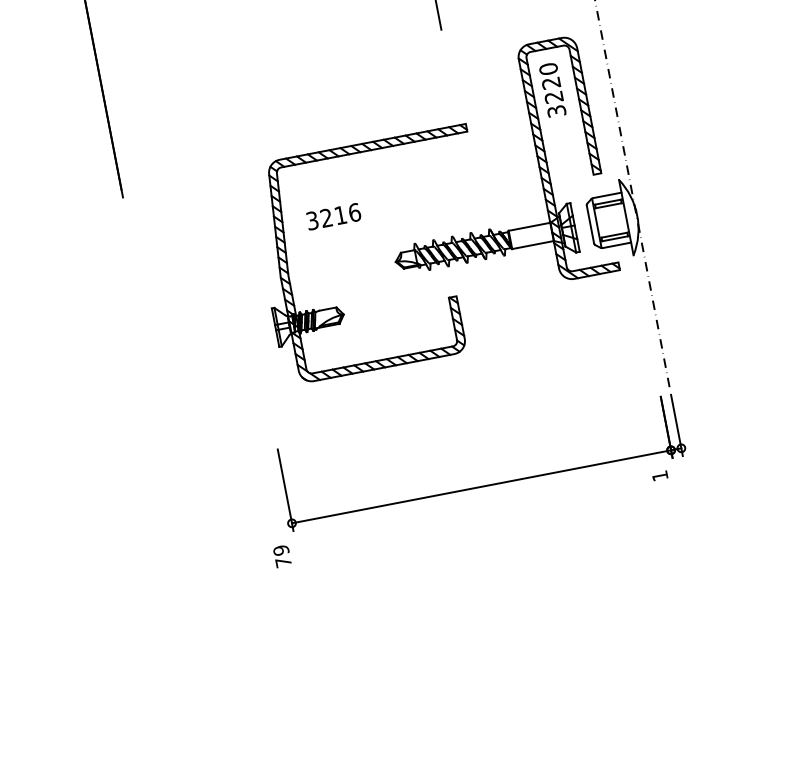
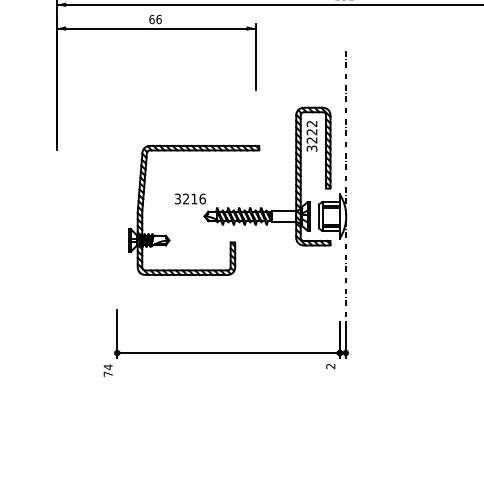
text: (547, 68) -> (311, 123), 3220 -> 3222
text: (332, 216) -> (189, 198), moved
text: (659, 476) -> (330, 366), 1 -> 2
text: (280, 551) -> (107, 367), 79 -> 74

